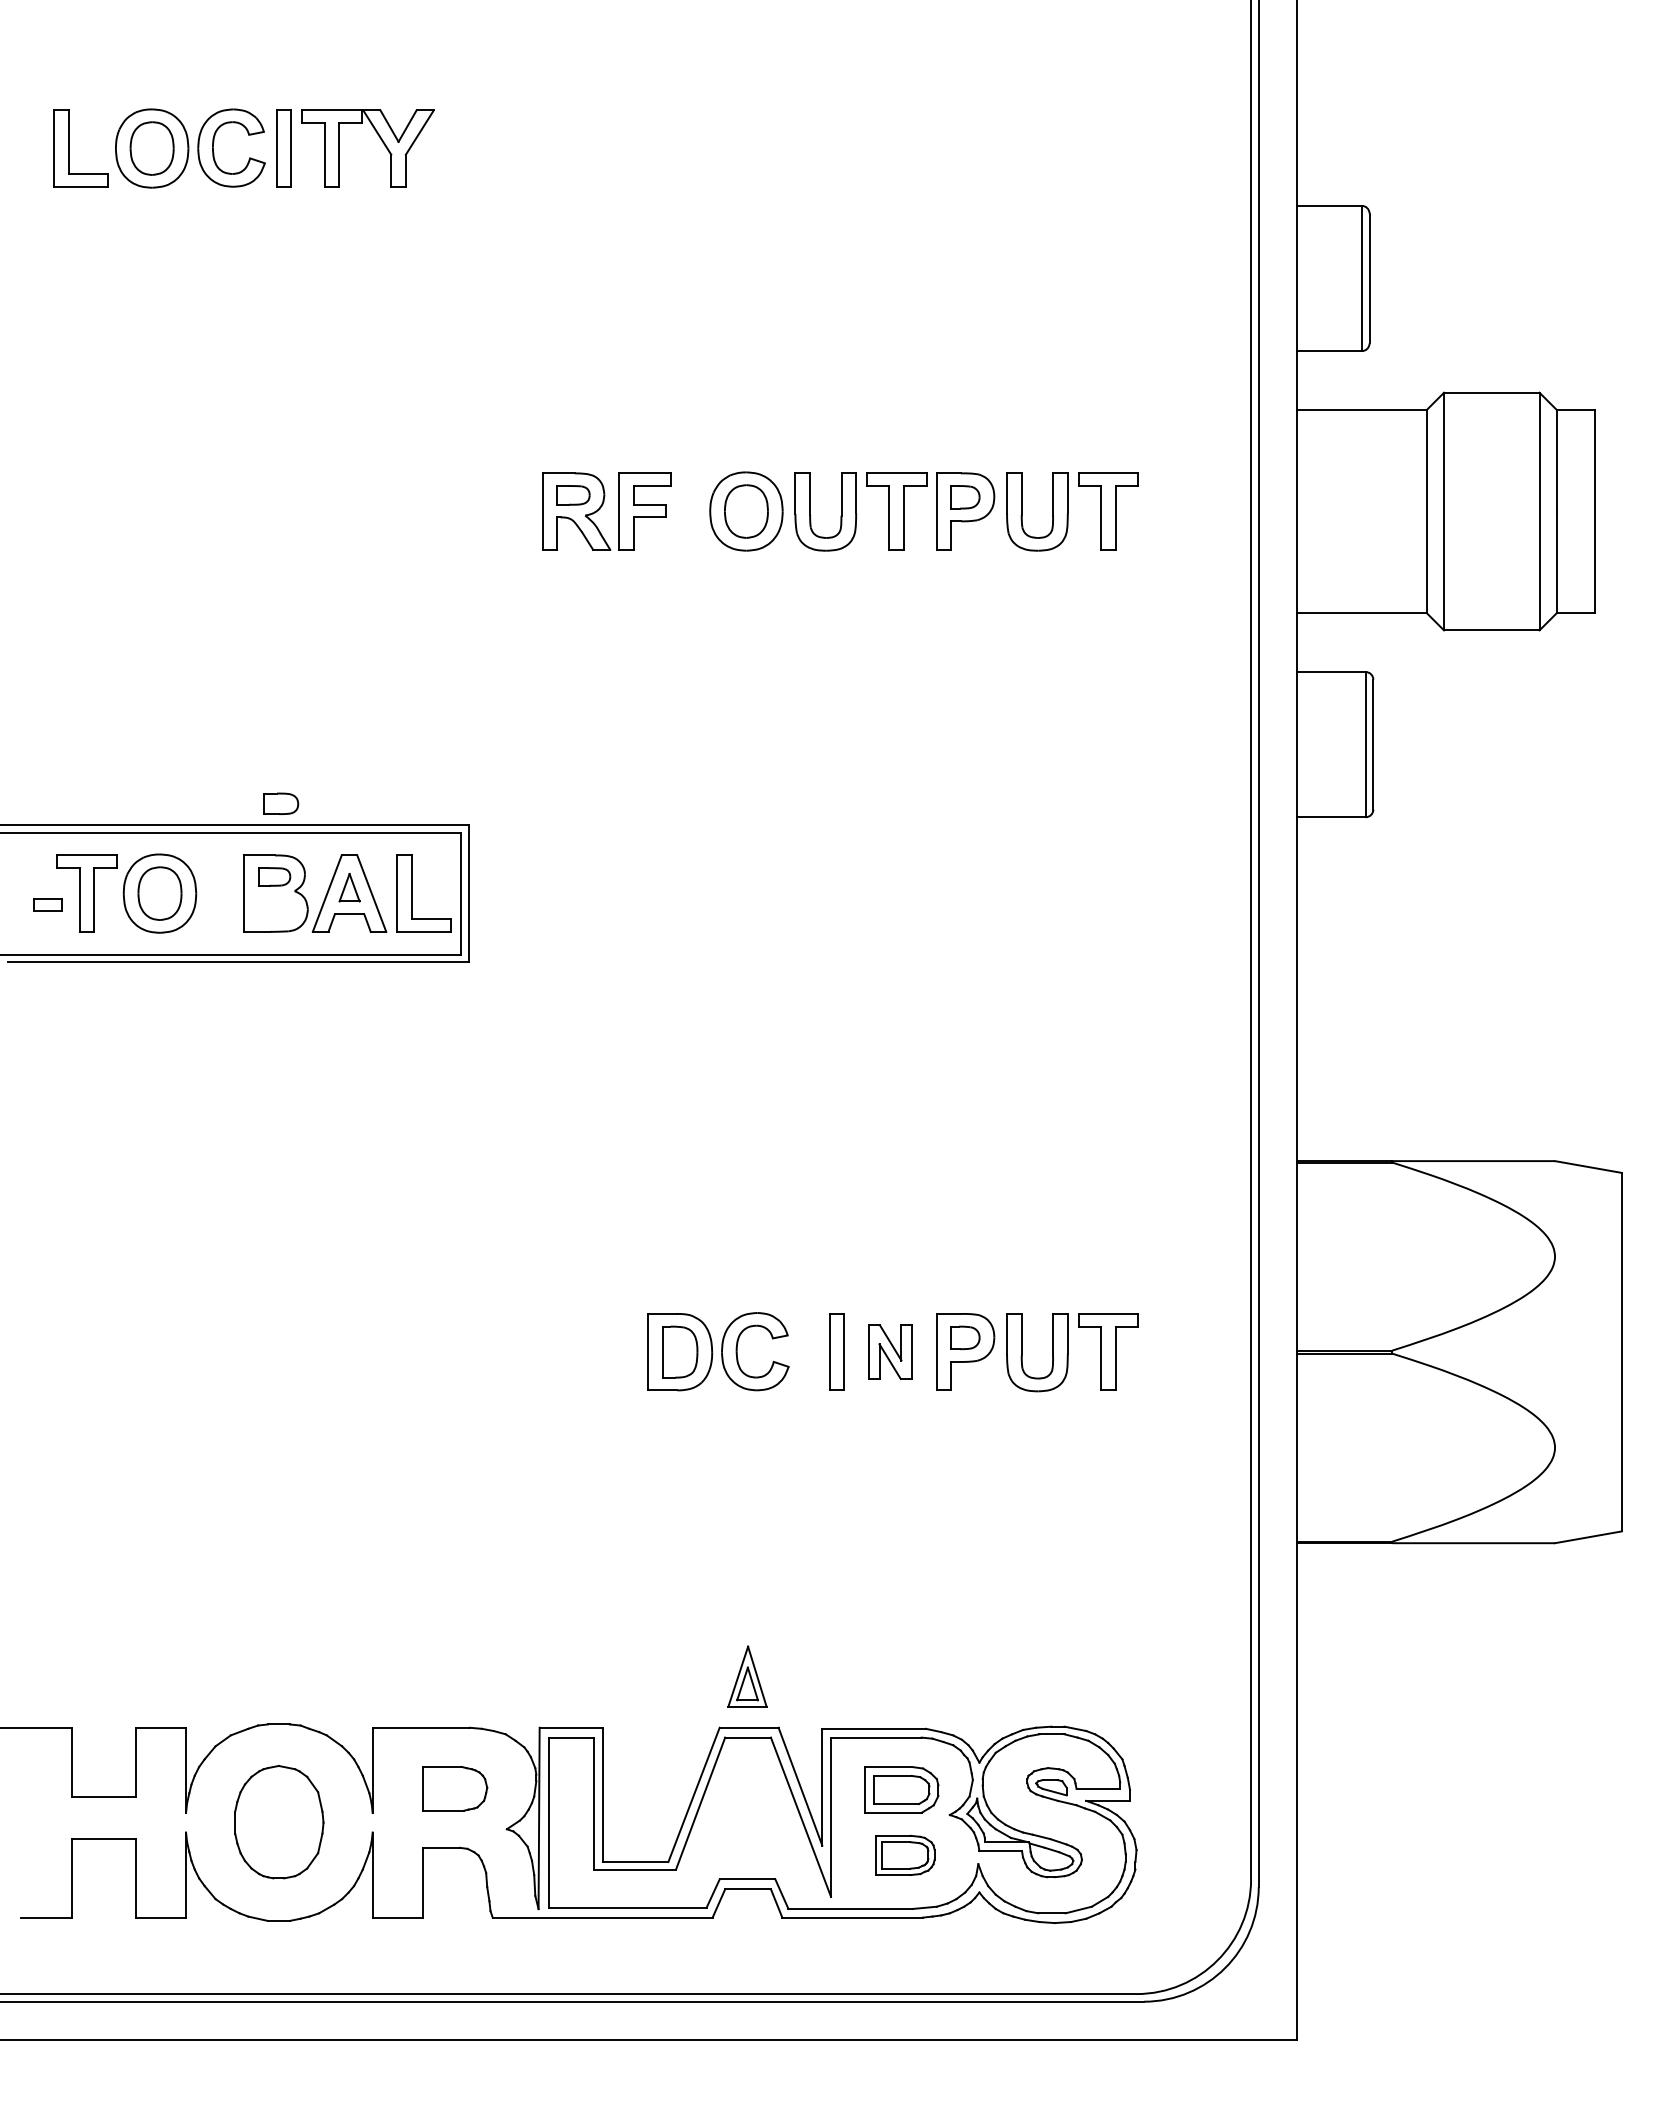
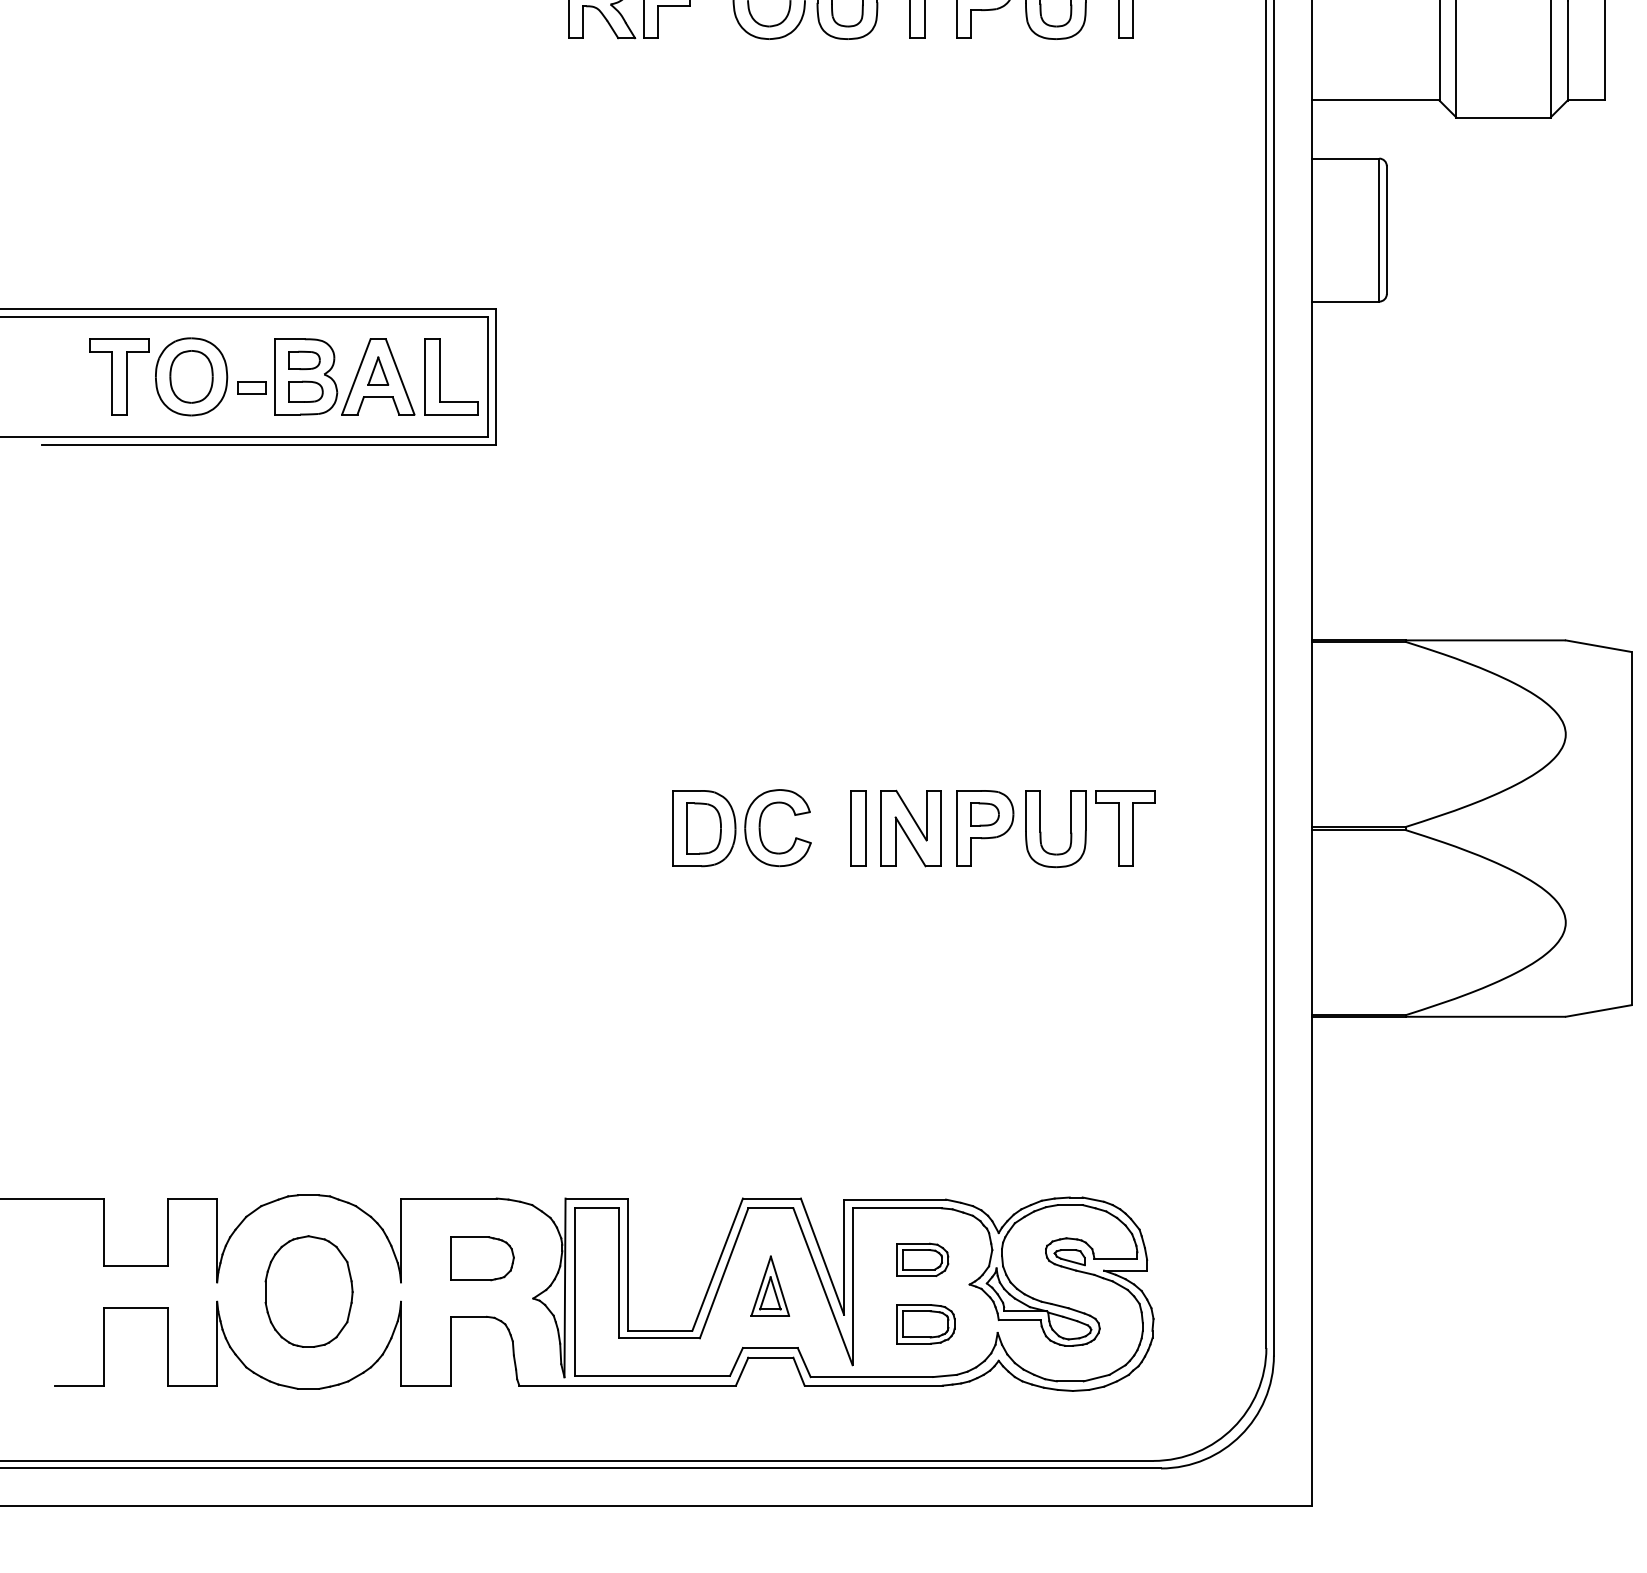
part: (281, 803) -> (306, 391), moved
part: (47, 904) -> (251, 387), moved
part: (890, 1351) -> (911, 827), size x1.43
part: (747, 1676) -> (770, 1286), moved
part: (902, 1789) -> (922, 1259), size x0.71

